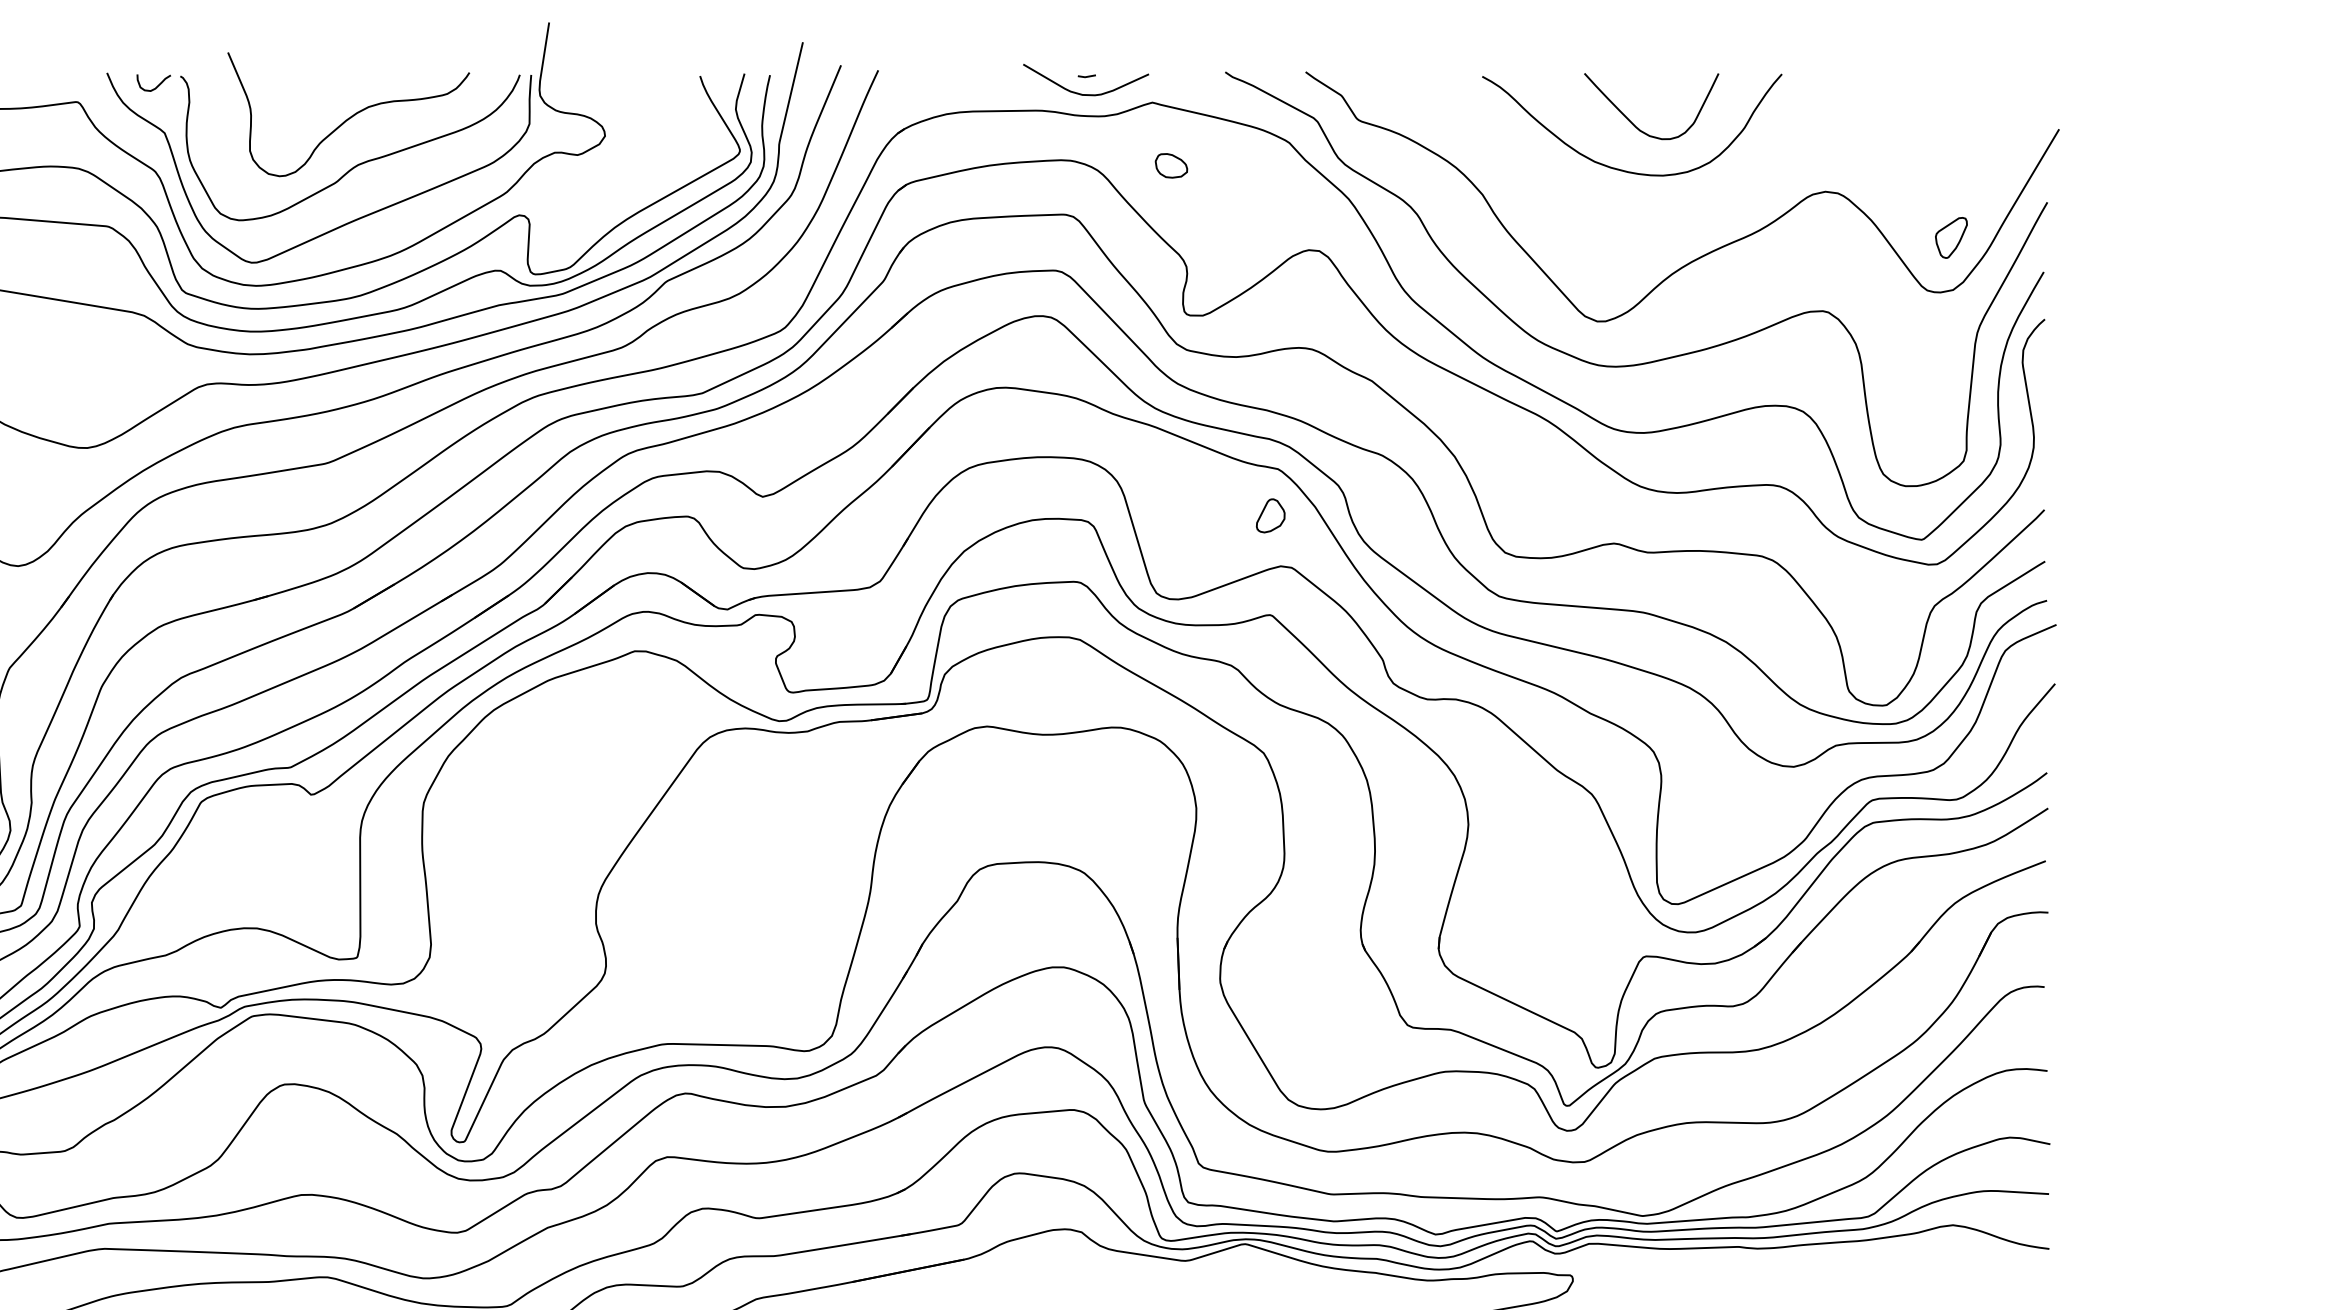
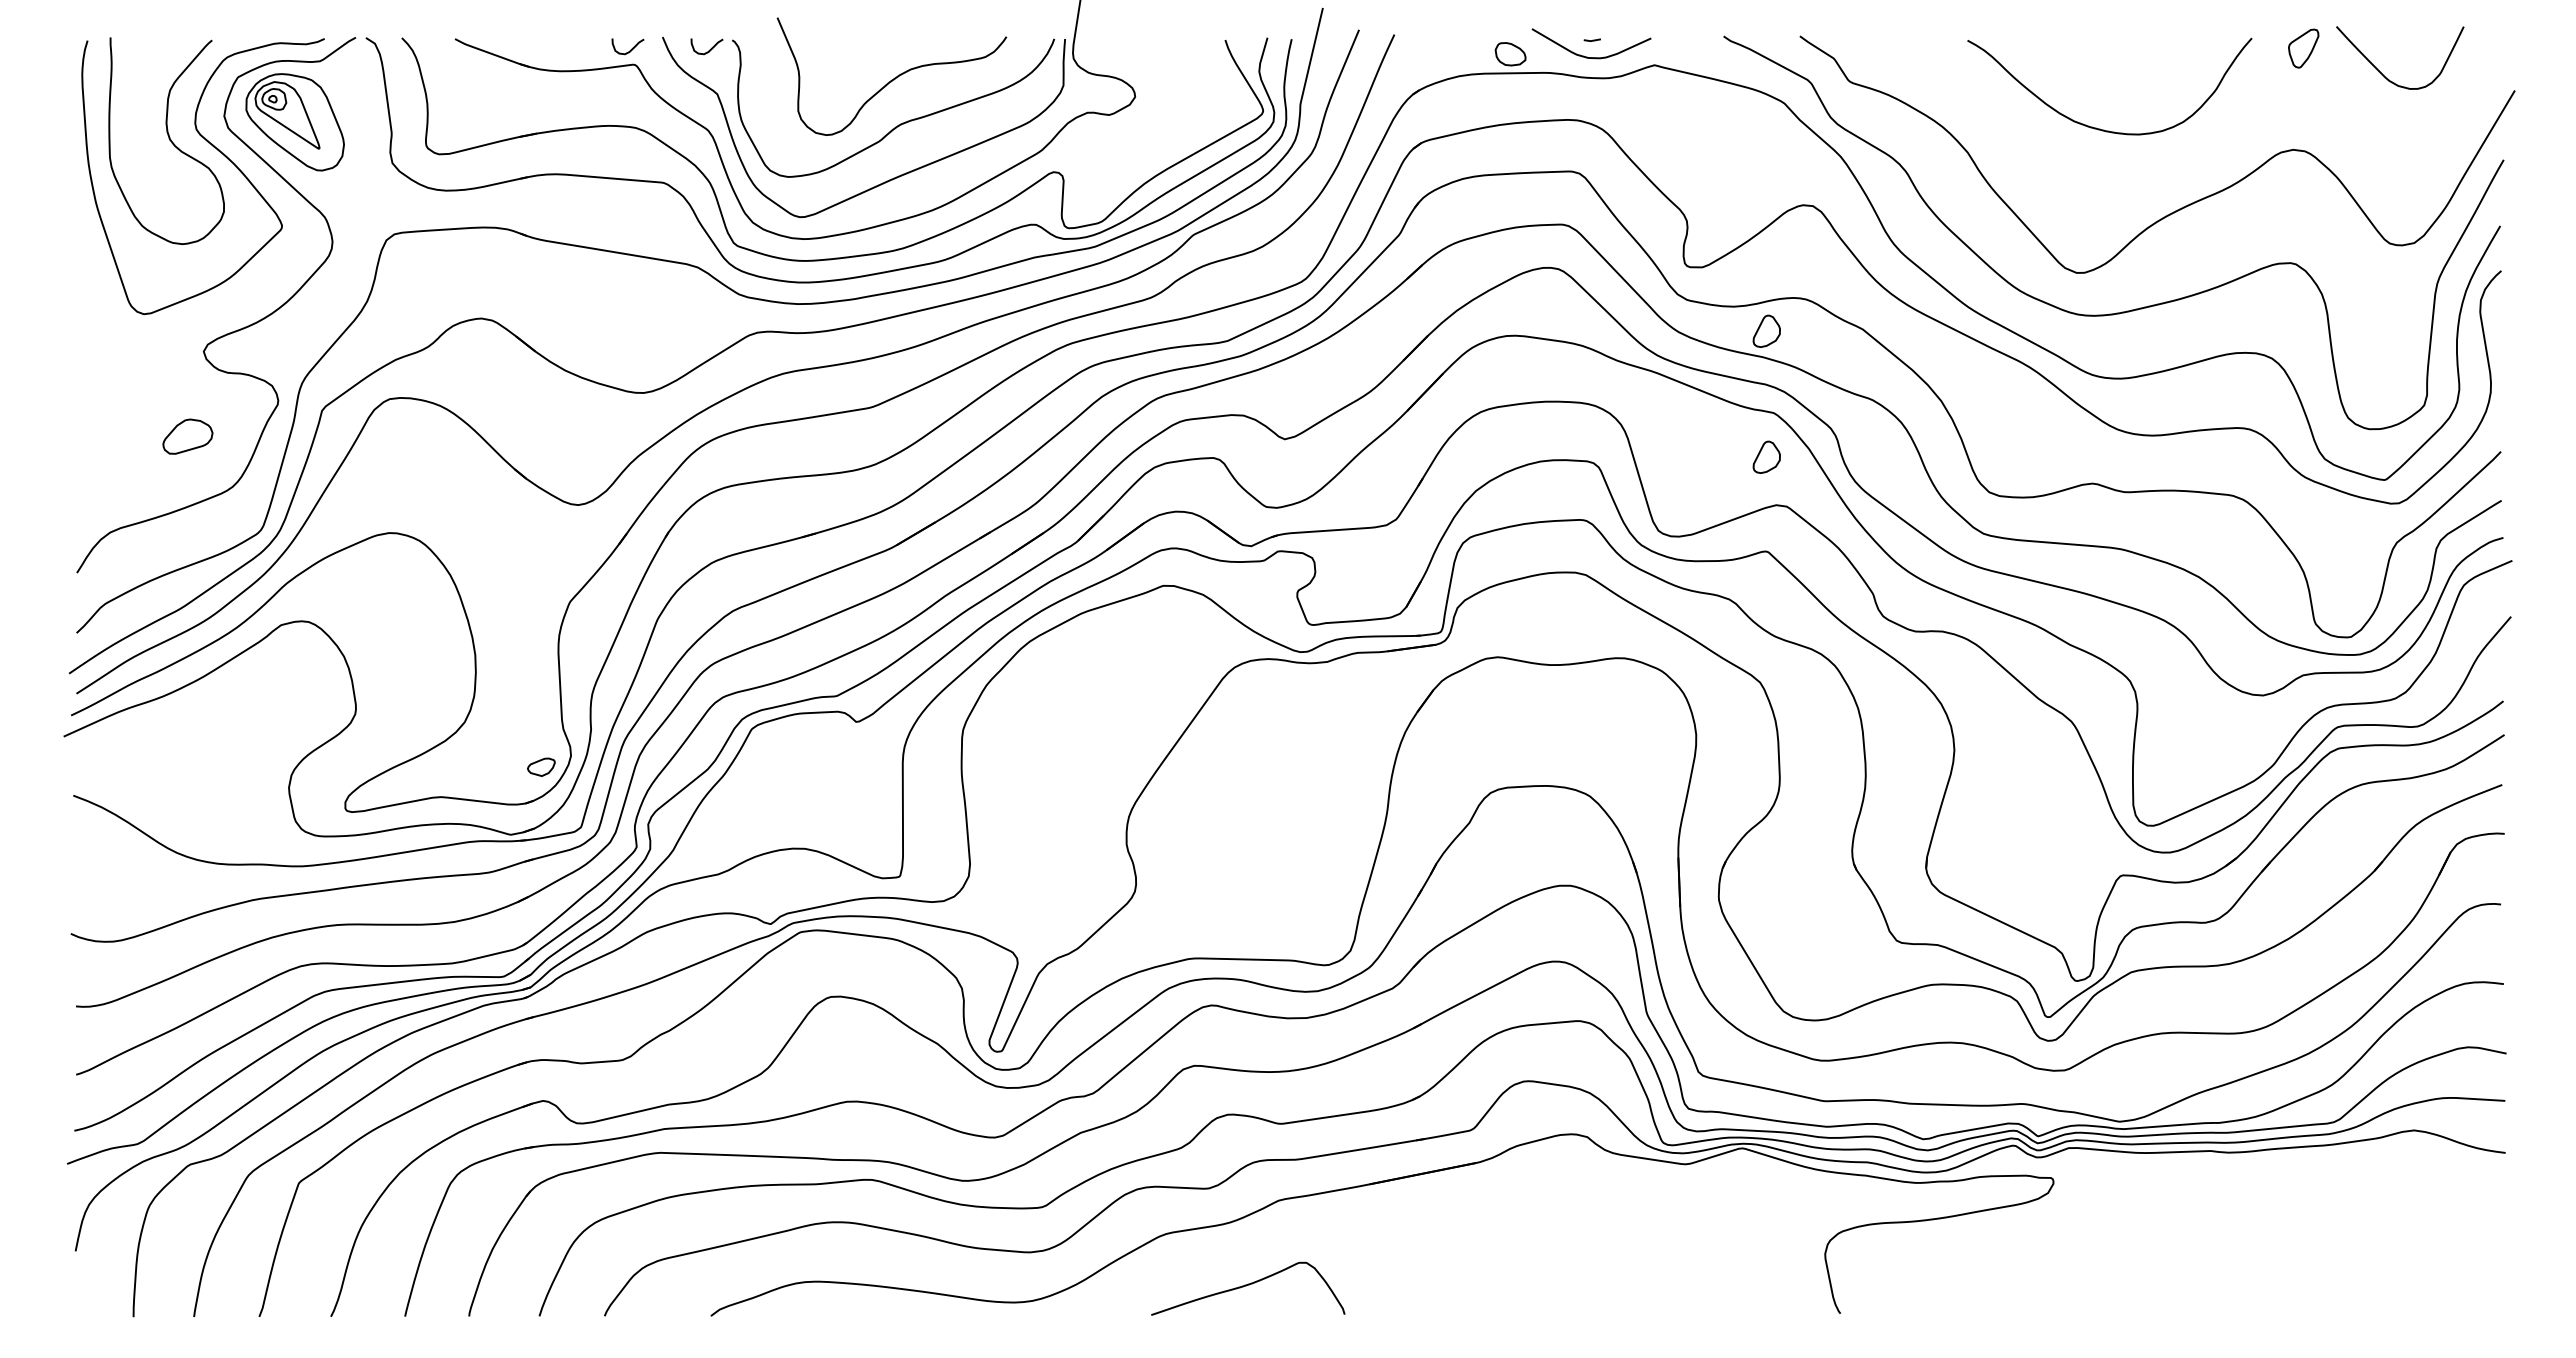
curve: (73, 86) -> (630, 49), added
curve: (1634, 123) -> (2383, 74), moved
part: (1171, 166) -> (1510, 54), moved
part: (1951, 237) -> (2303, 48), moved
part: (1270, 382) -> (1766, 330), added

